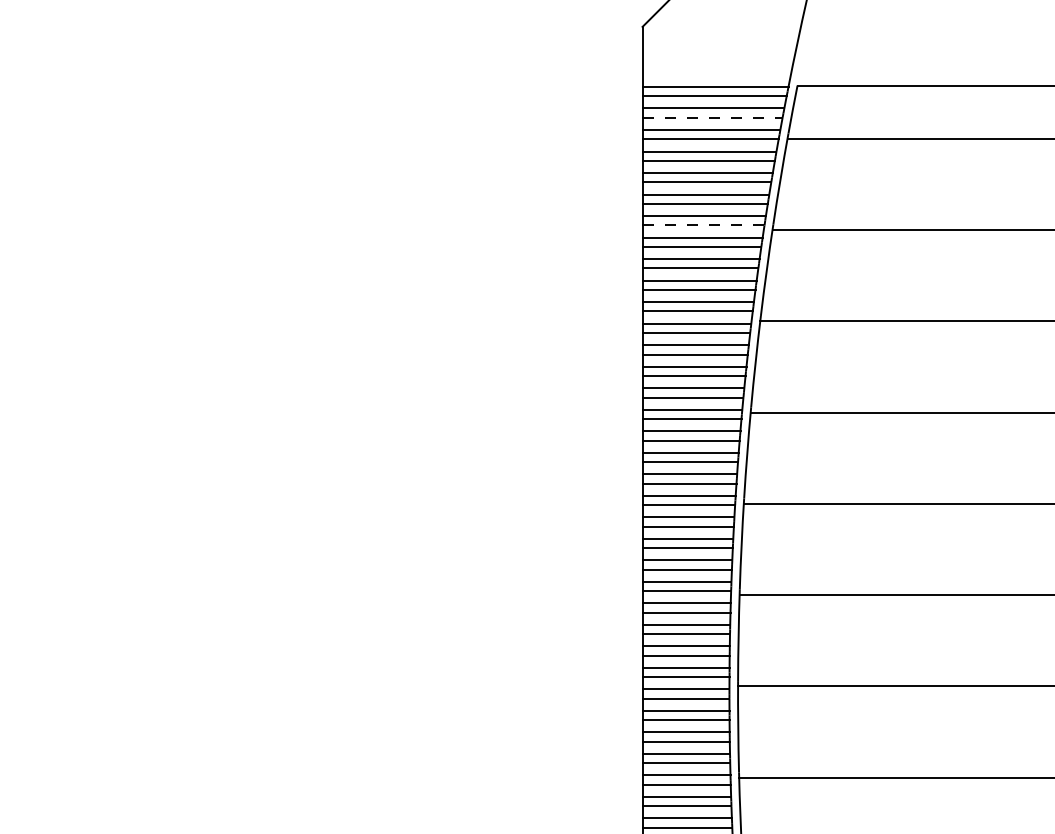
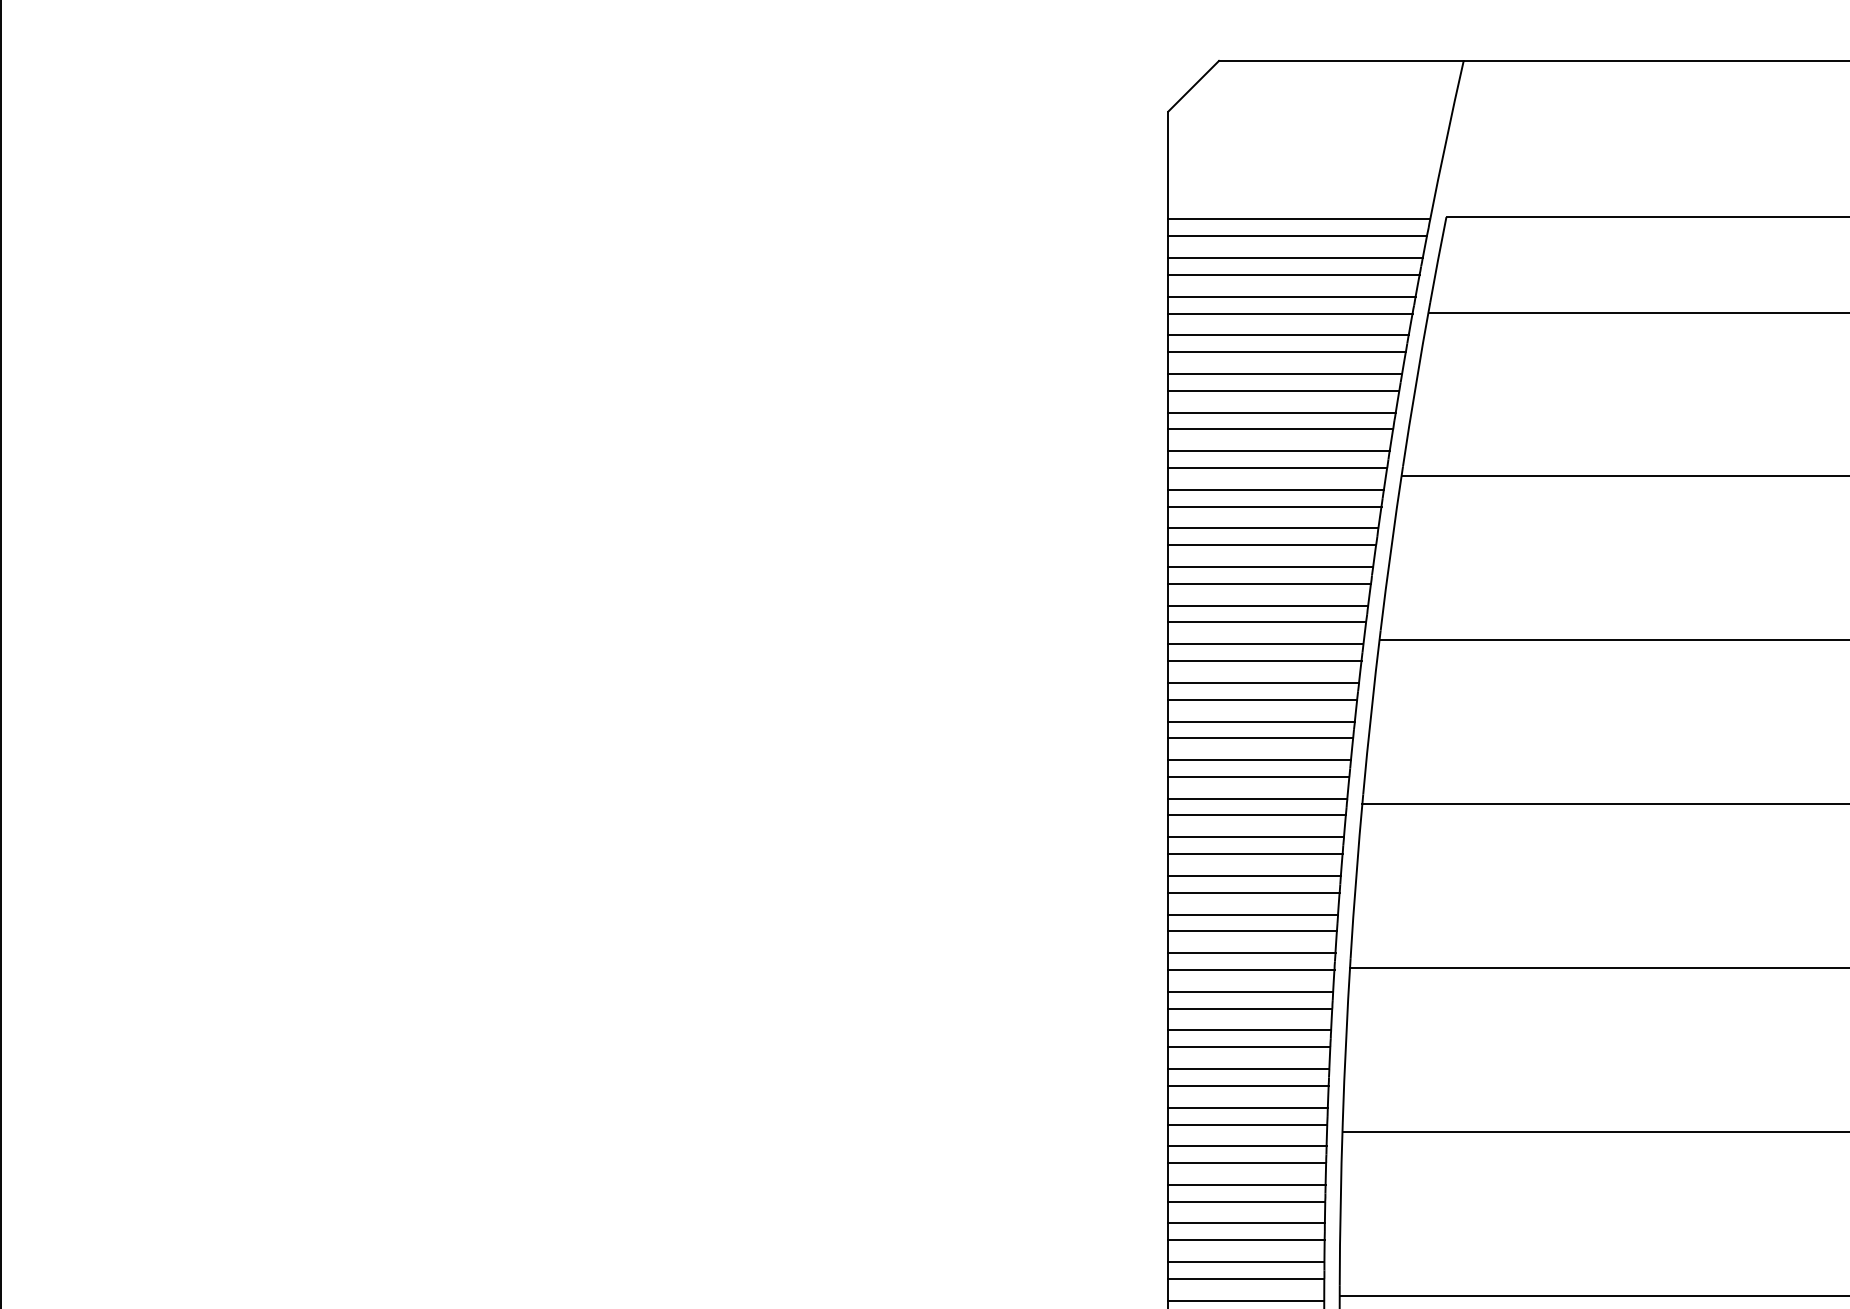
line: (712, 117) -> (1293, 274), dashed -> solid
line: (703, 225) -> (1277, 468), dashed -> solid

